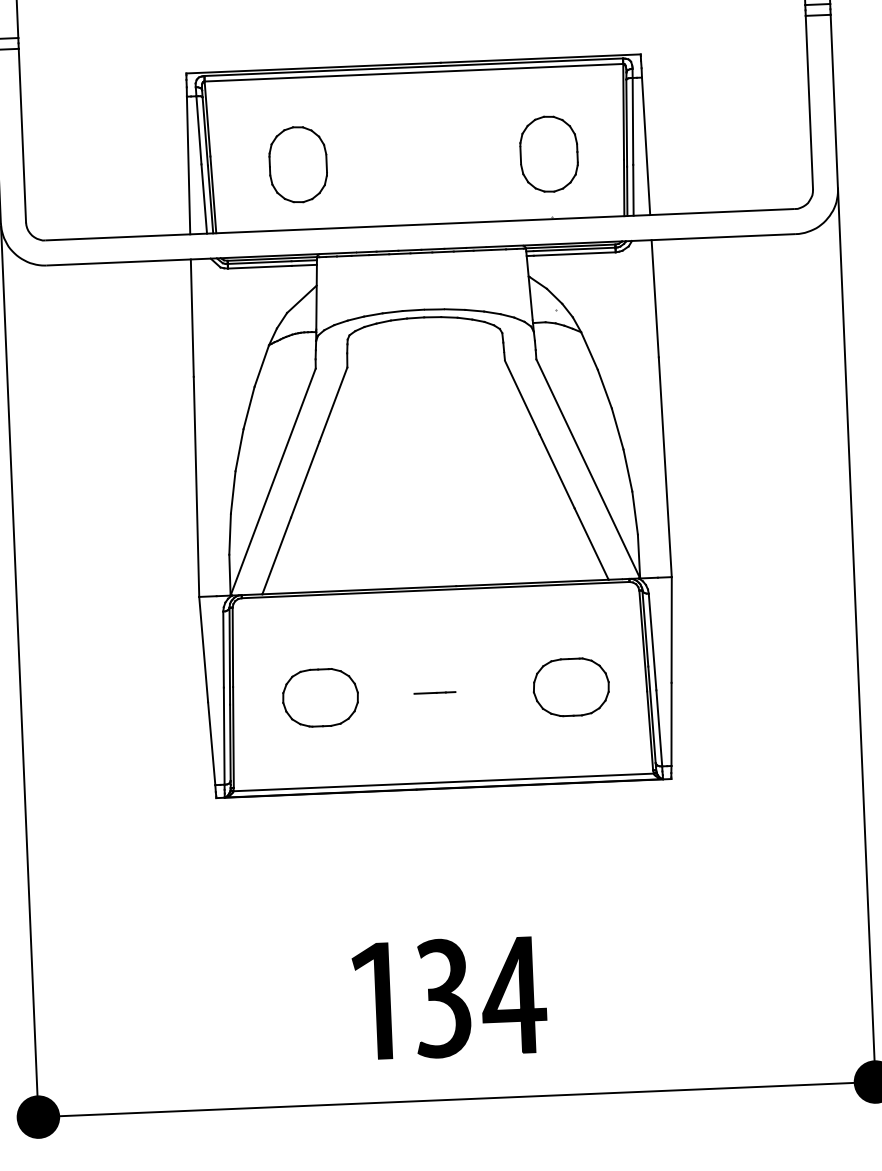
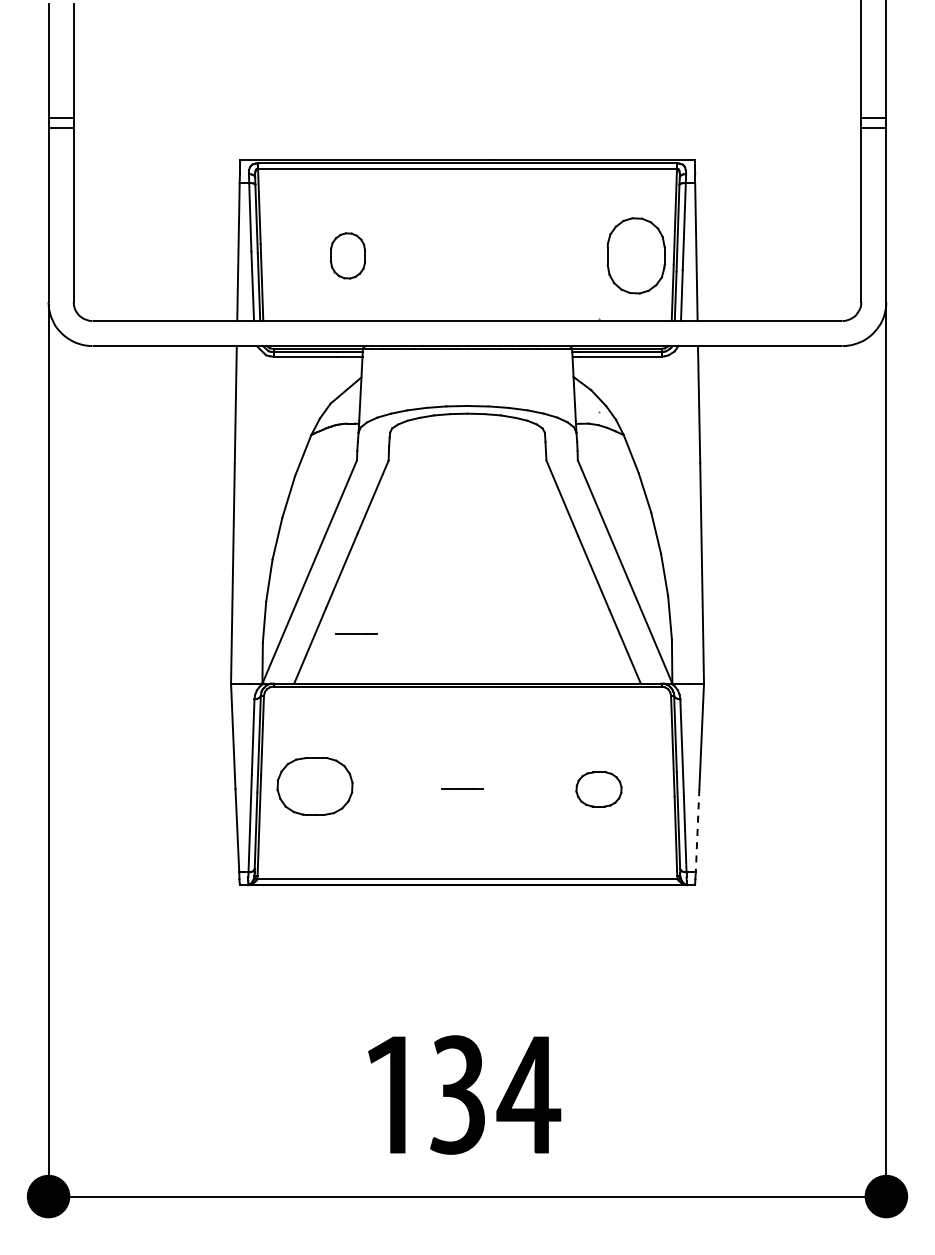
part: (548, 153) -> (635, 255), moved
part: (297, 164) -> (347, 255), size x0.6
line: (322, 541) -> (356, 633), added
part: (570, 687) -> (598, 789), size x0.6
part: (320, 697) -> (314, 786), moved
line: (671, 724) -> (697, 830), solid -> dashed

